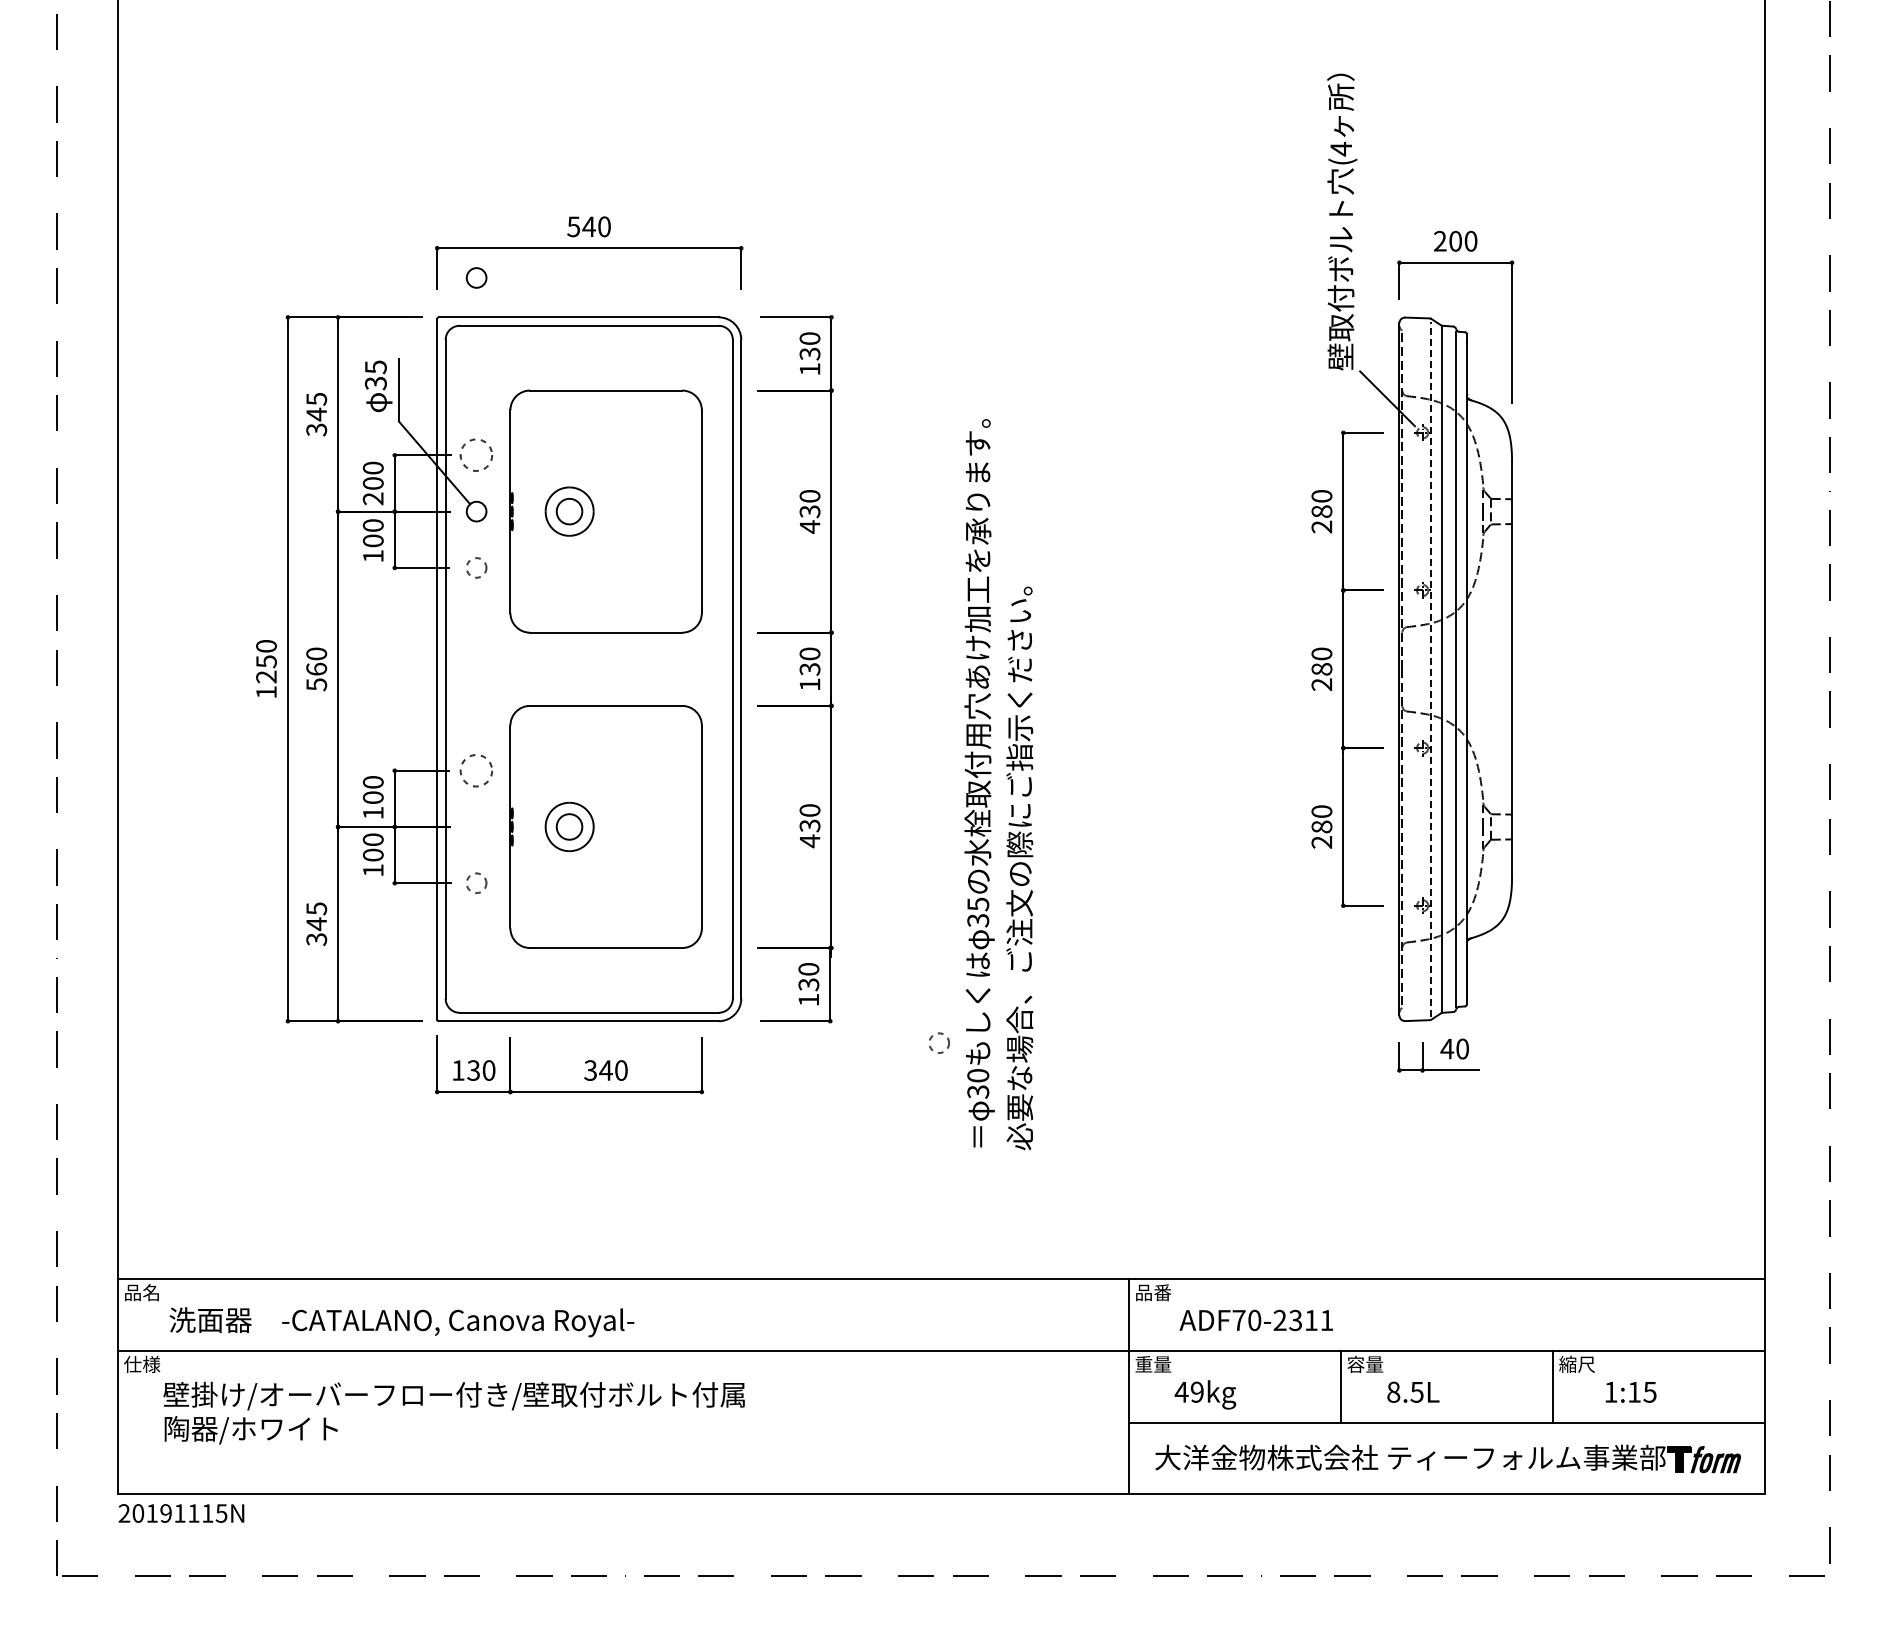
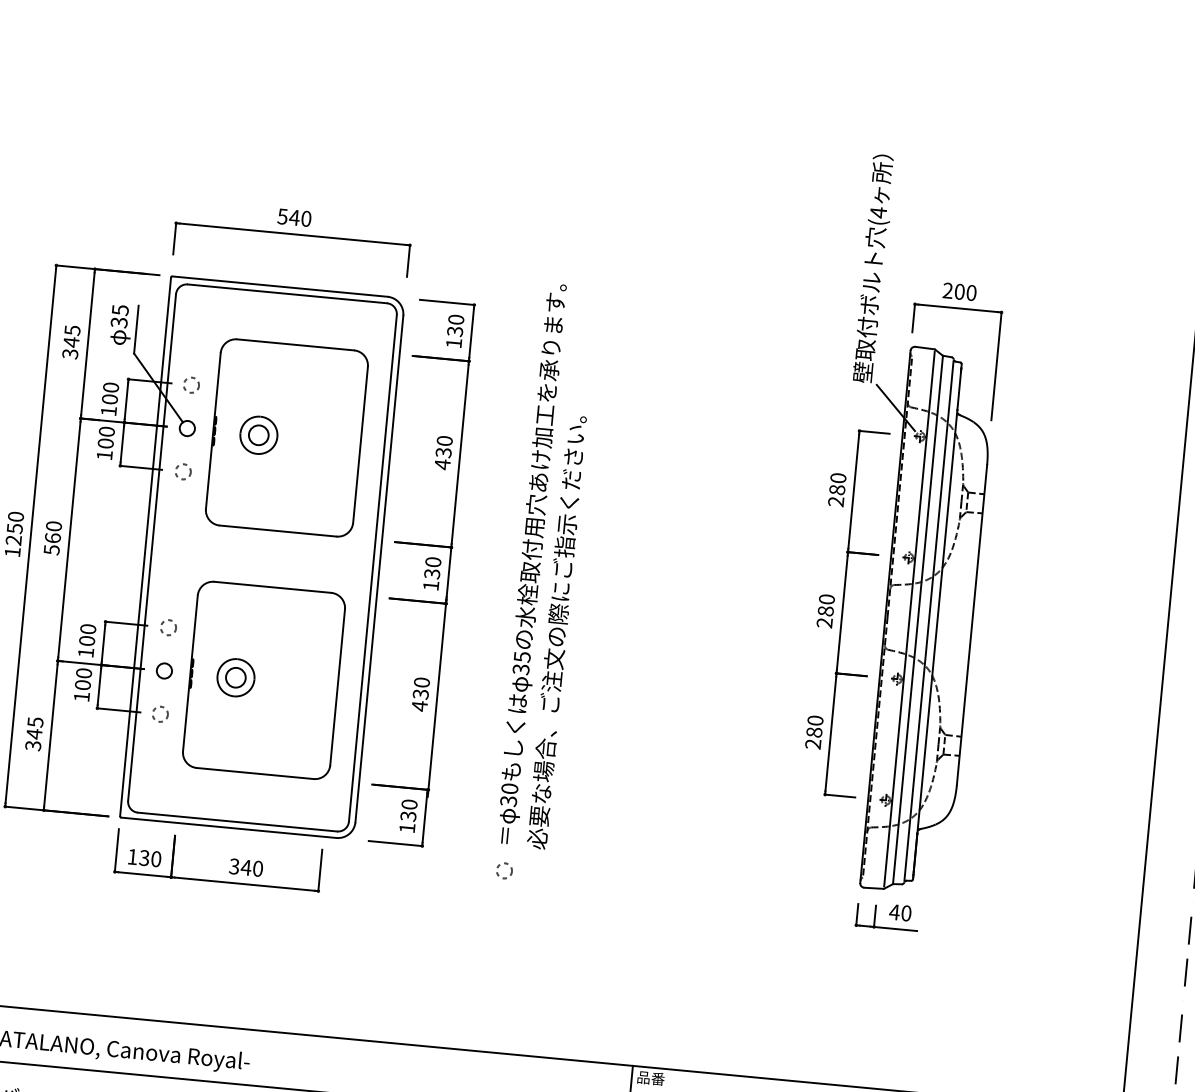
circle: (476, 277) -> (164, 670), moved
circle: (476, 455) -> (191, 385), size x0.62
text: (372, 498) -> (108, 410), 200 -> 100
line: (1430, 668) -> (909, 618), dashed -> solid
circle: (476, 770) -> (168, 627), size x0.62
text: (998, 784) -> (546, 566), moved

